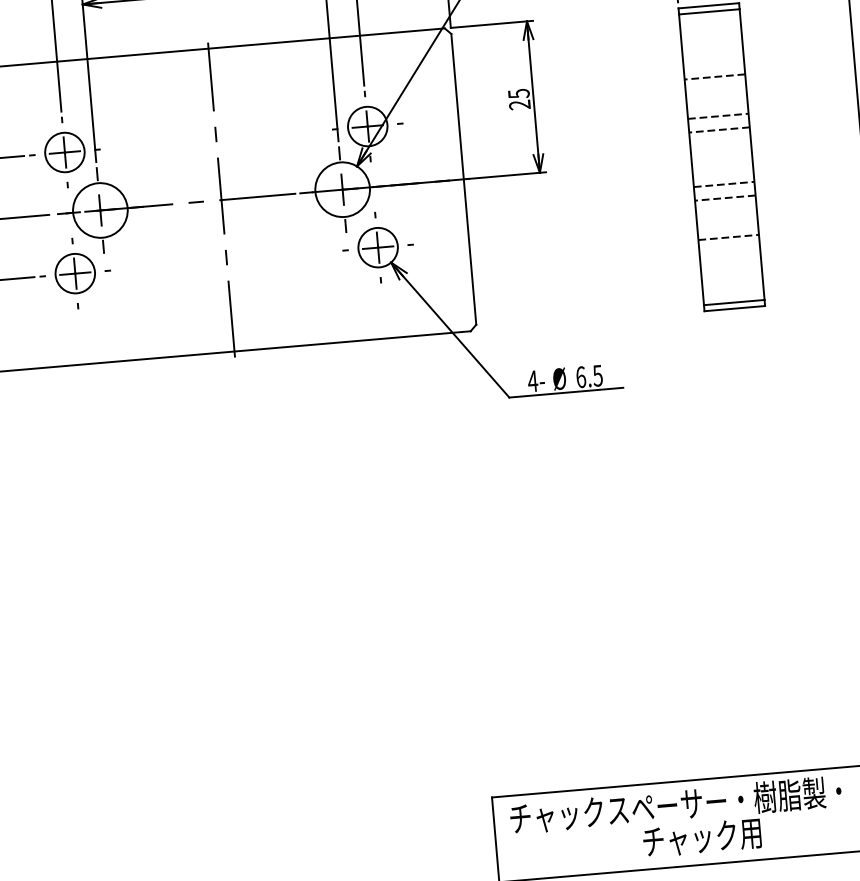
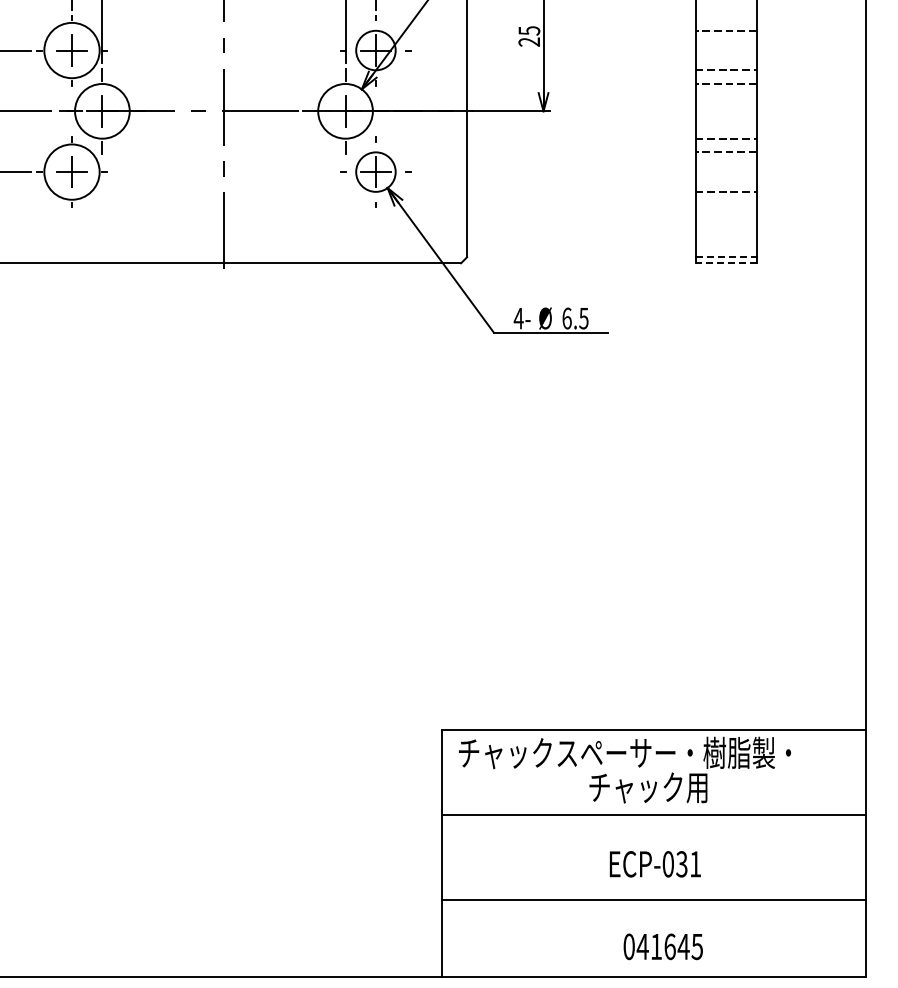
circle: (64, 152) -> (71, 50), size x1.4
circle: (74, 273) -> (71, 171), size x1.4
line: (734, 302) -> (726, 257), solid -> dashed
line: (734, 308) -> (725, 263), solid -> dashed

